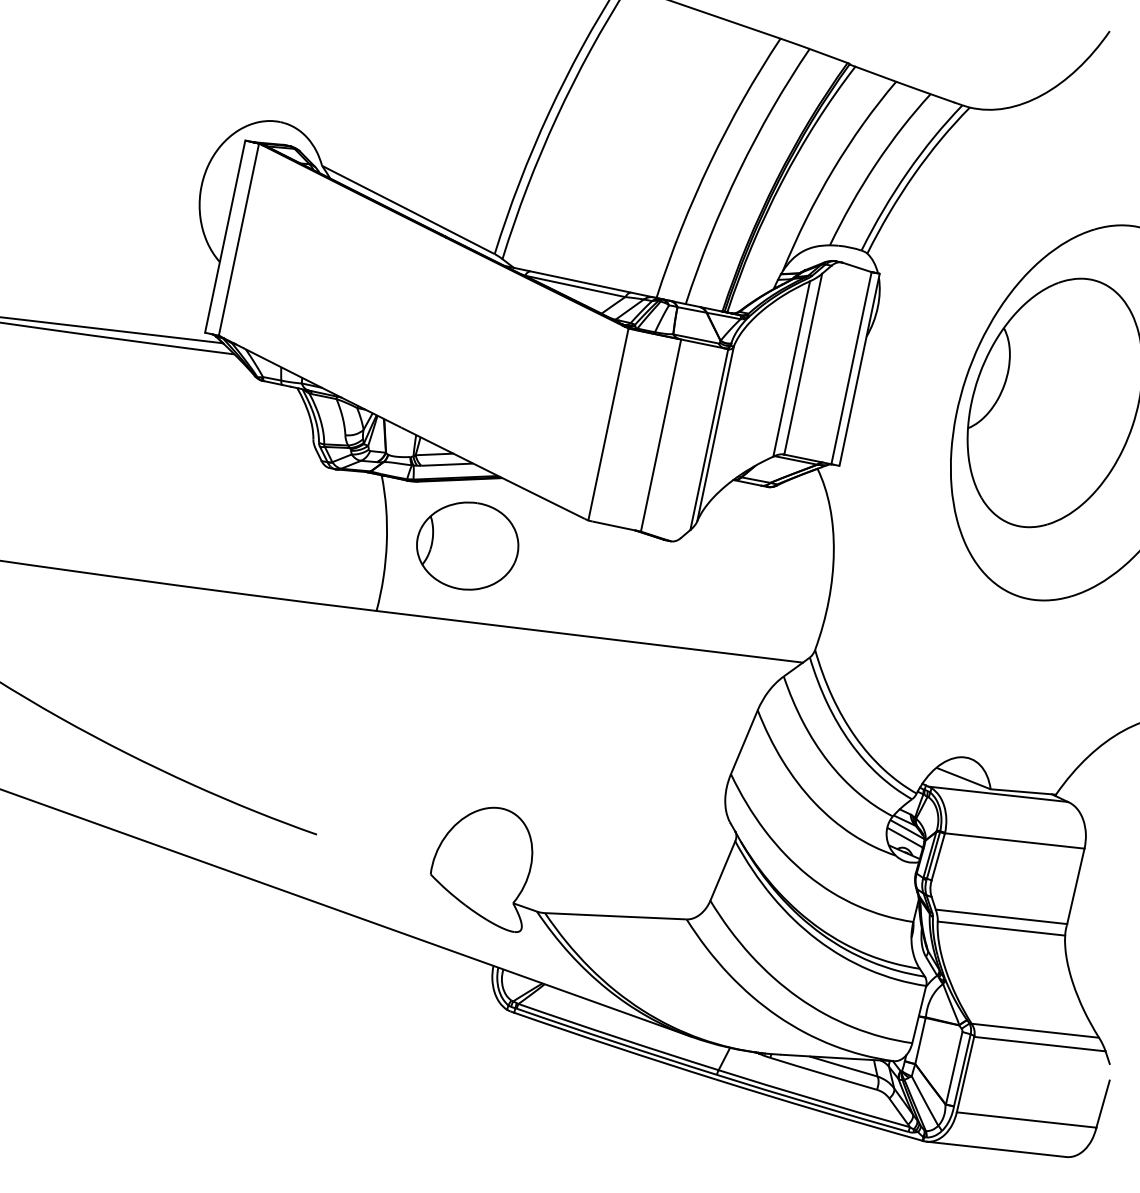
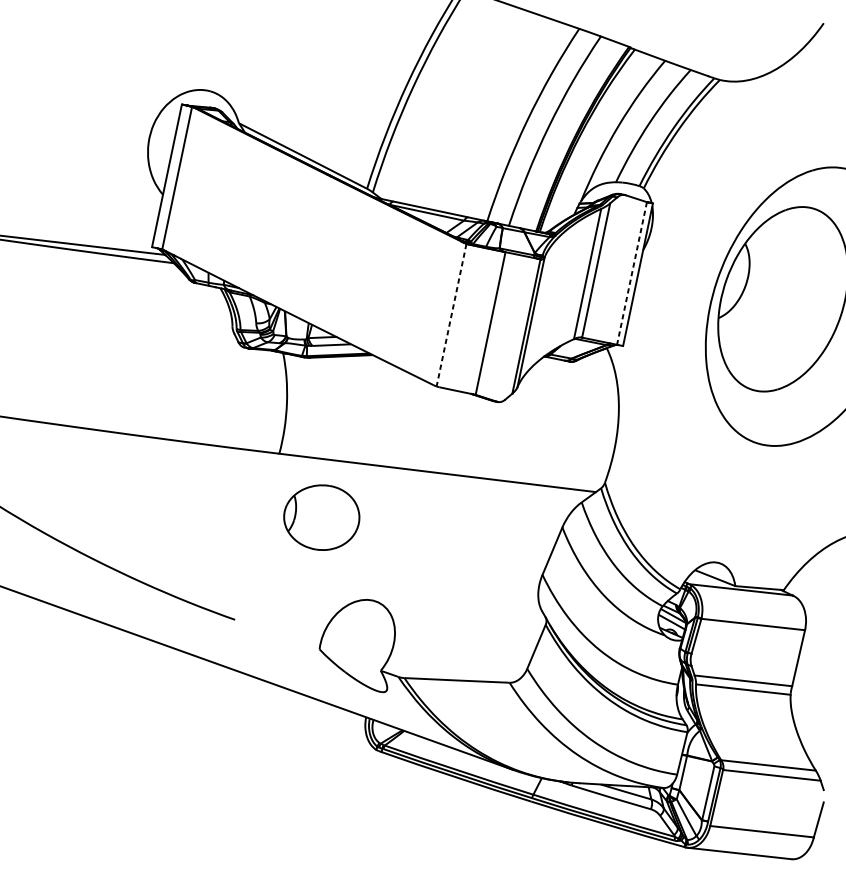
line: (851, 368) -> (632, 273), solid -> dashed
line: (608, 424) -> (451, 315), solid -> dashed
part: (467, 545) -> (321, 517), moved

